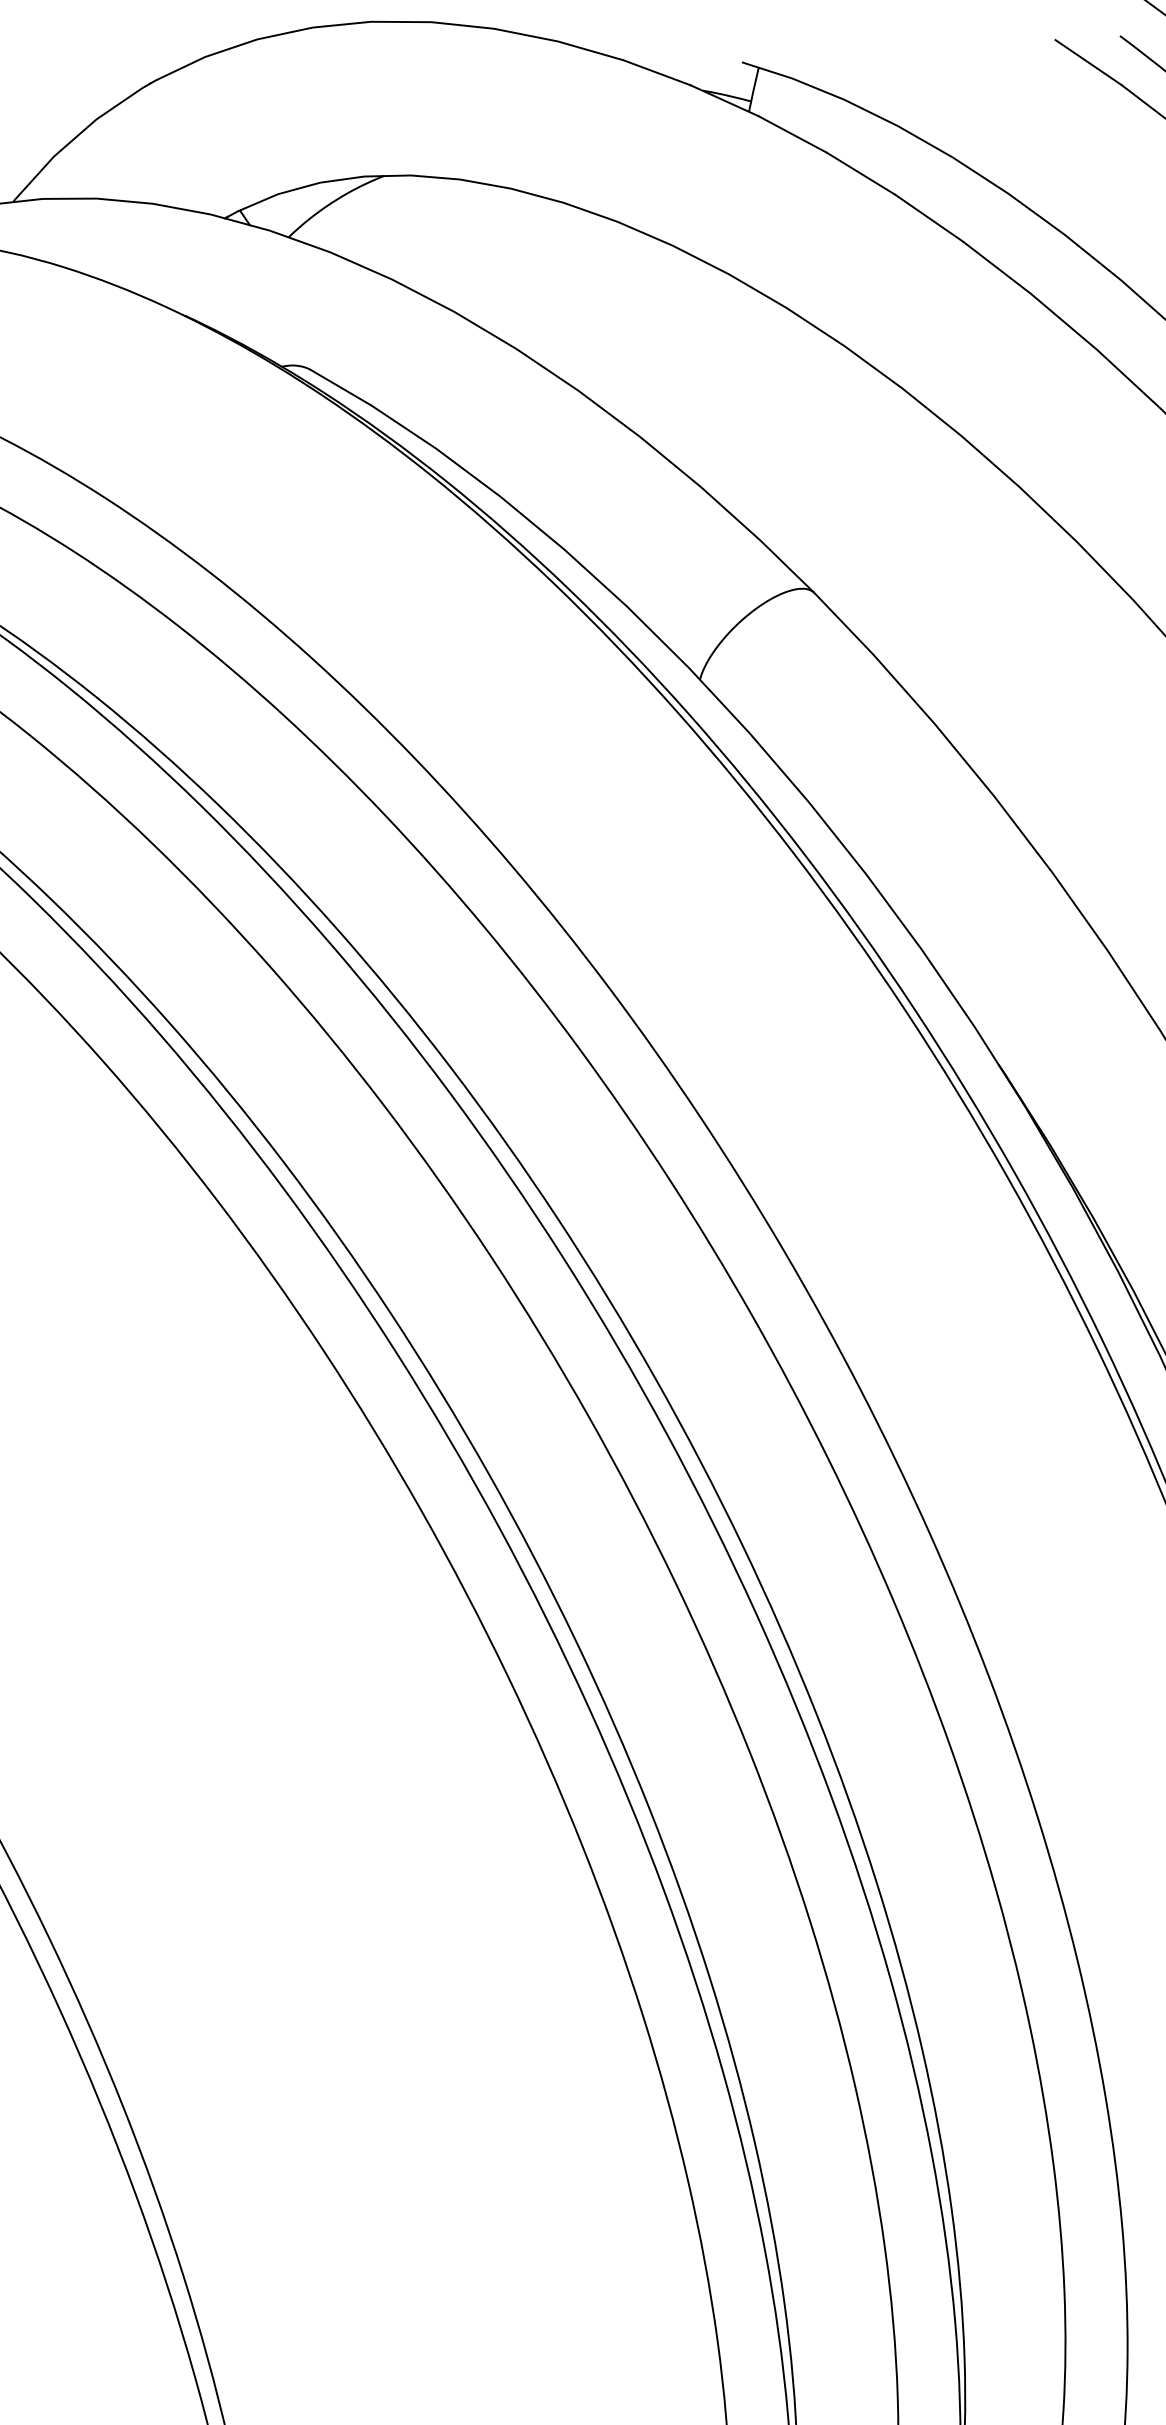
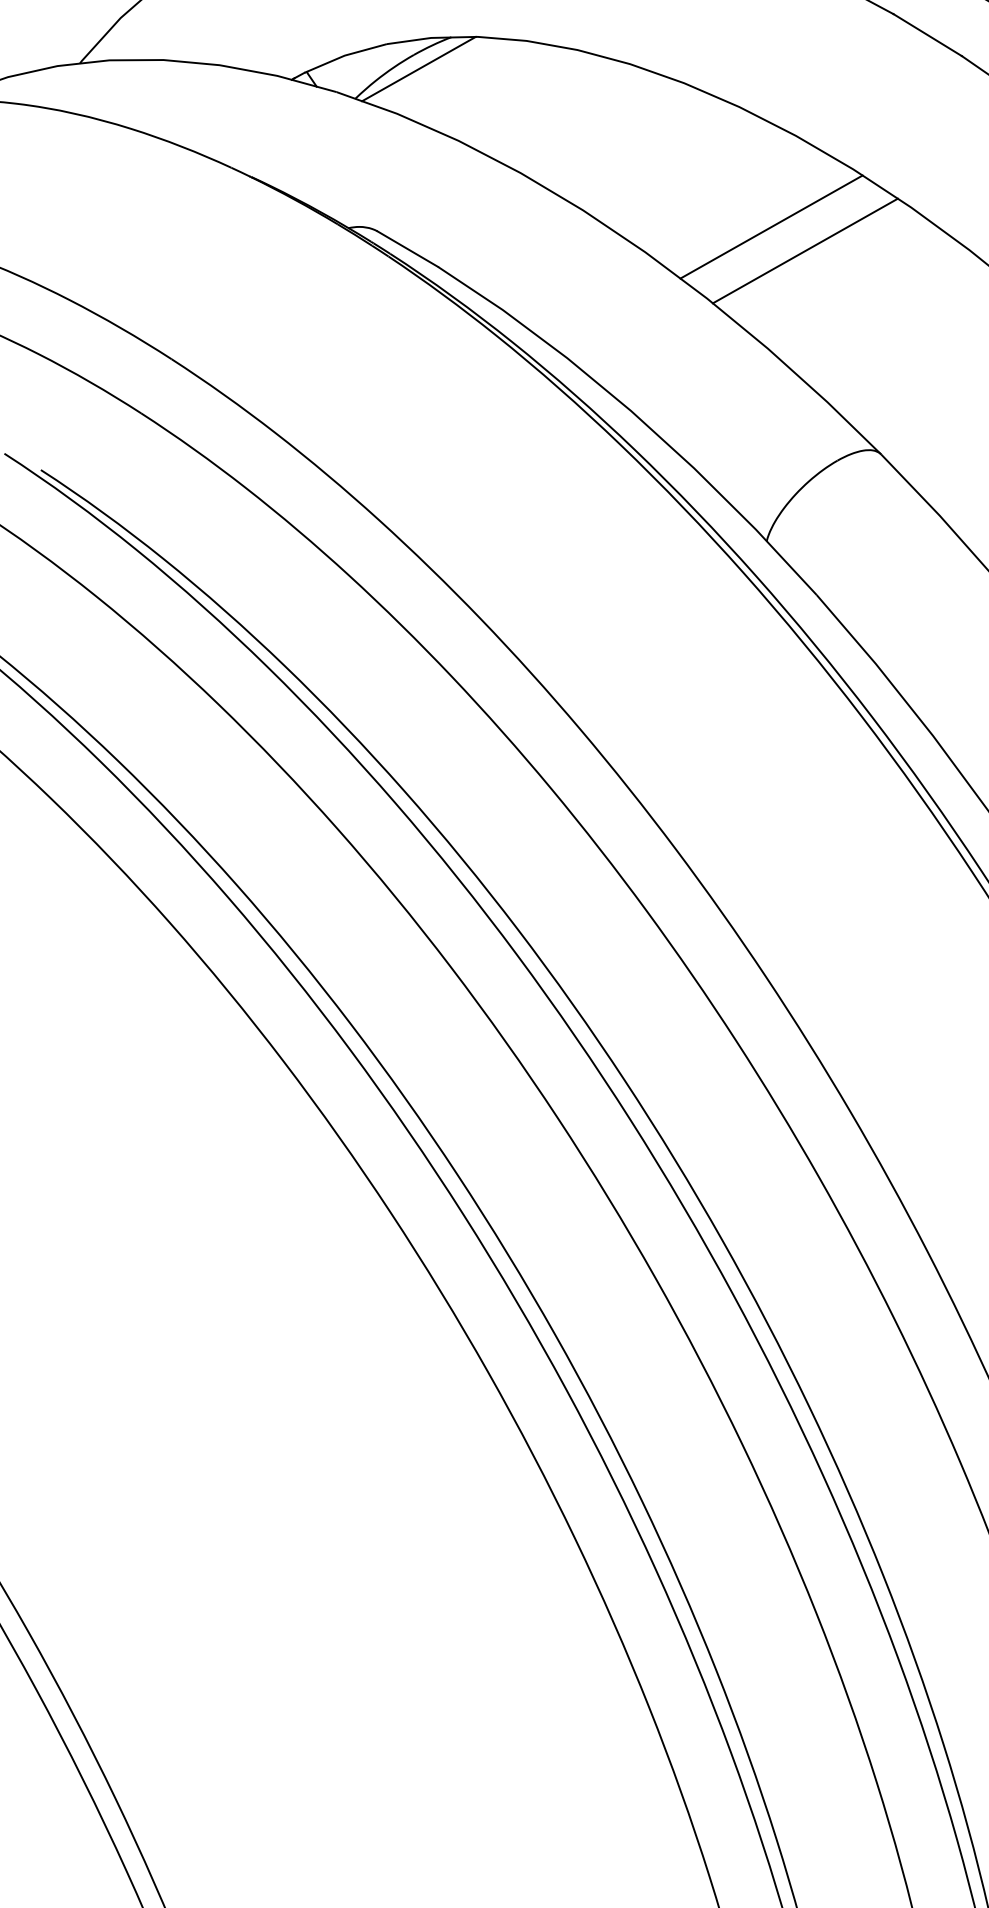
line: (352, 207) -> (419, 68), added
line: (704, 365) -> (771, 226), added
line: (738, 389) -> (805, 250), added

